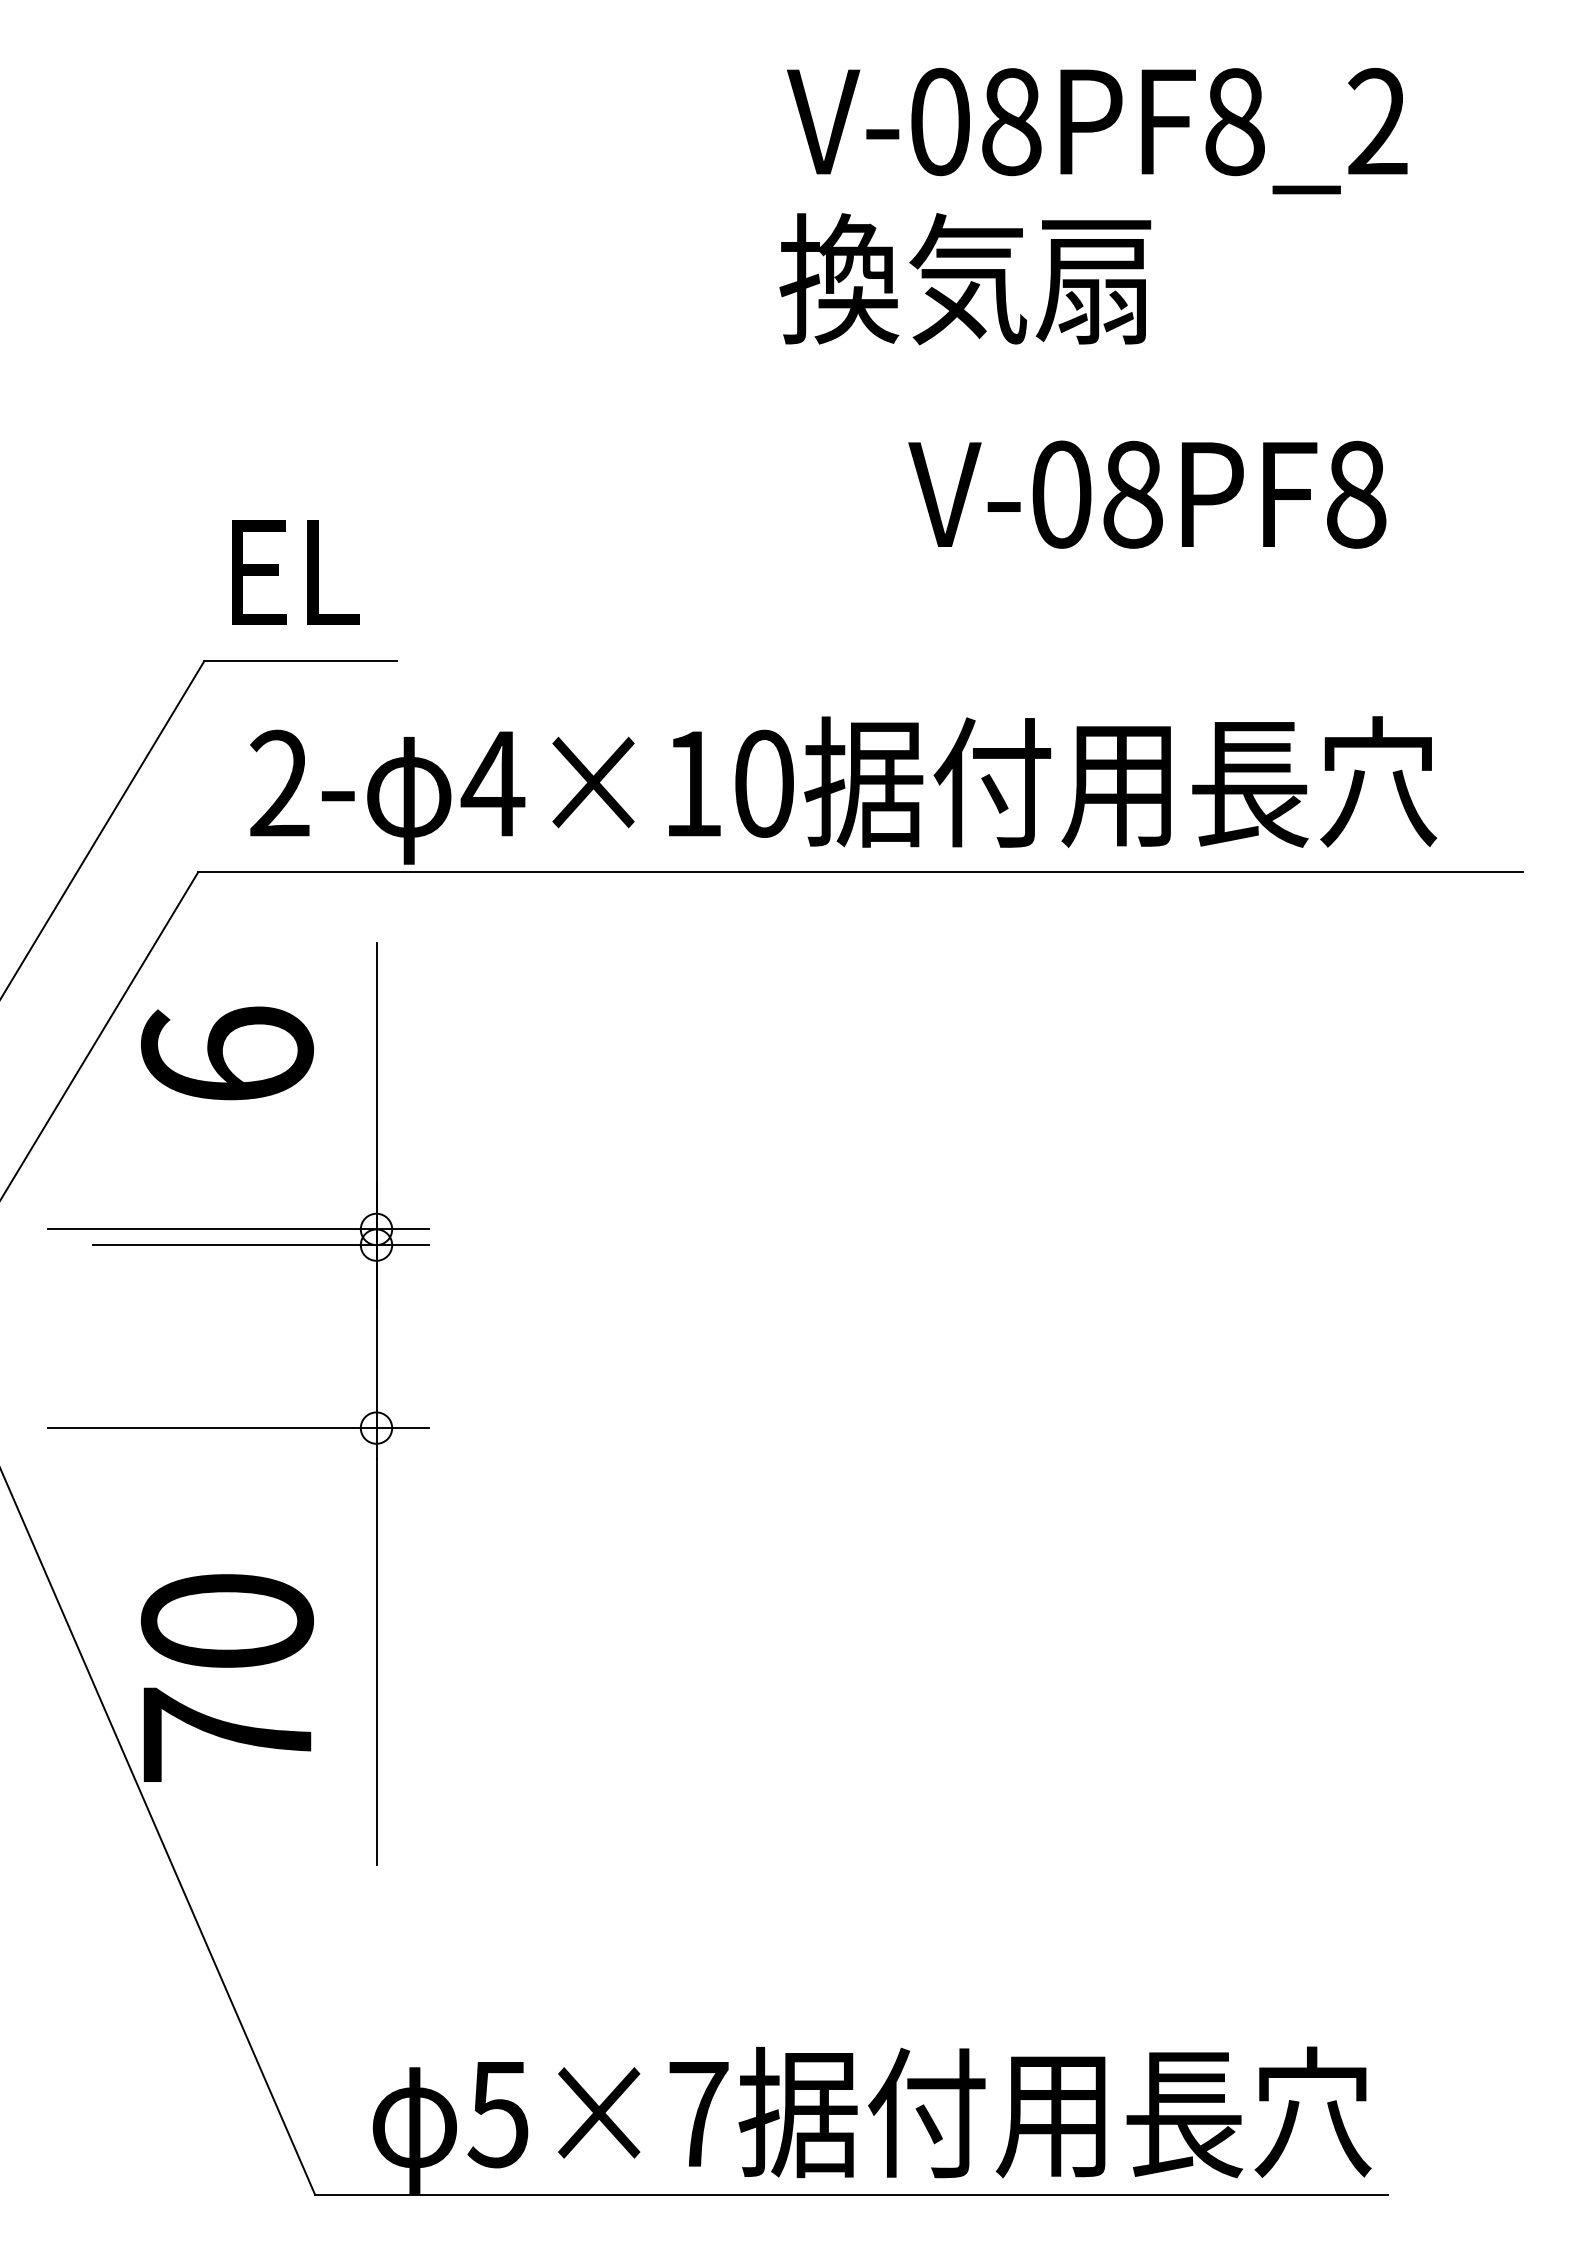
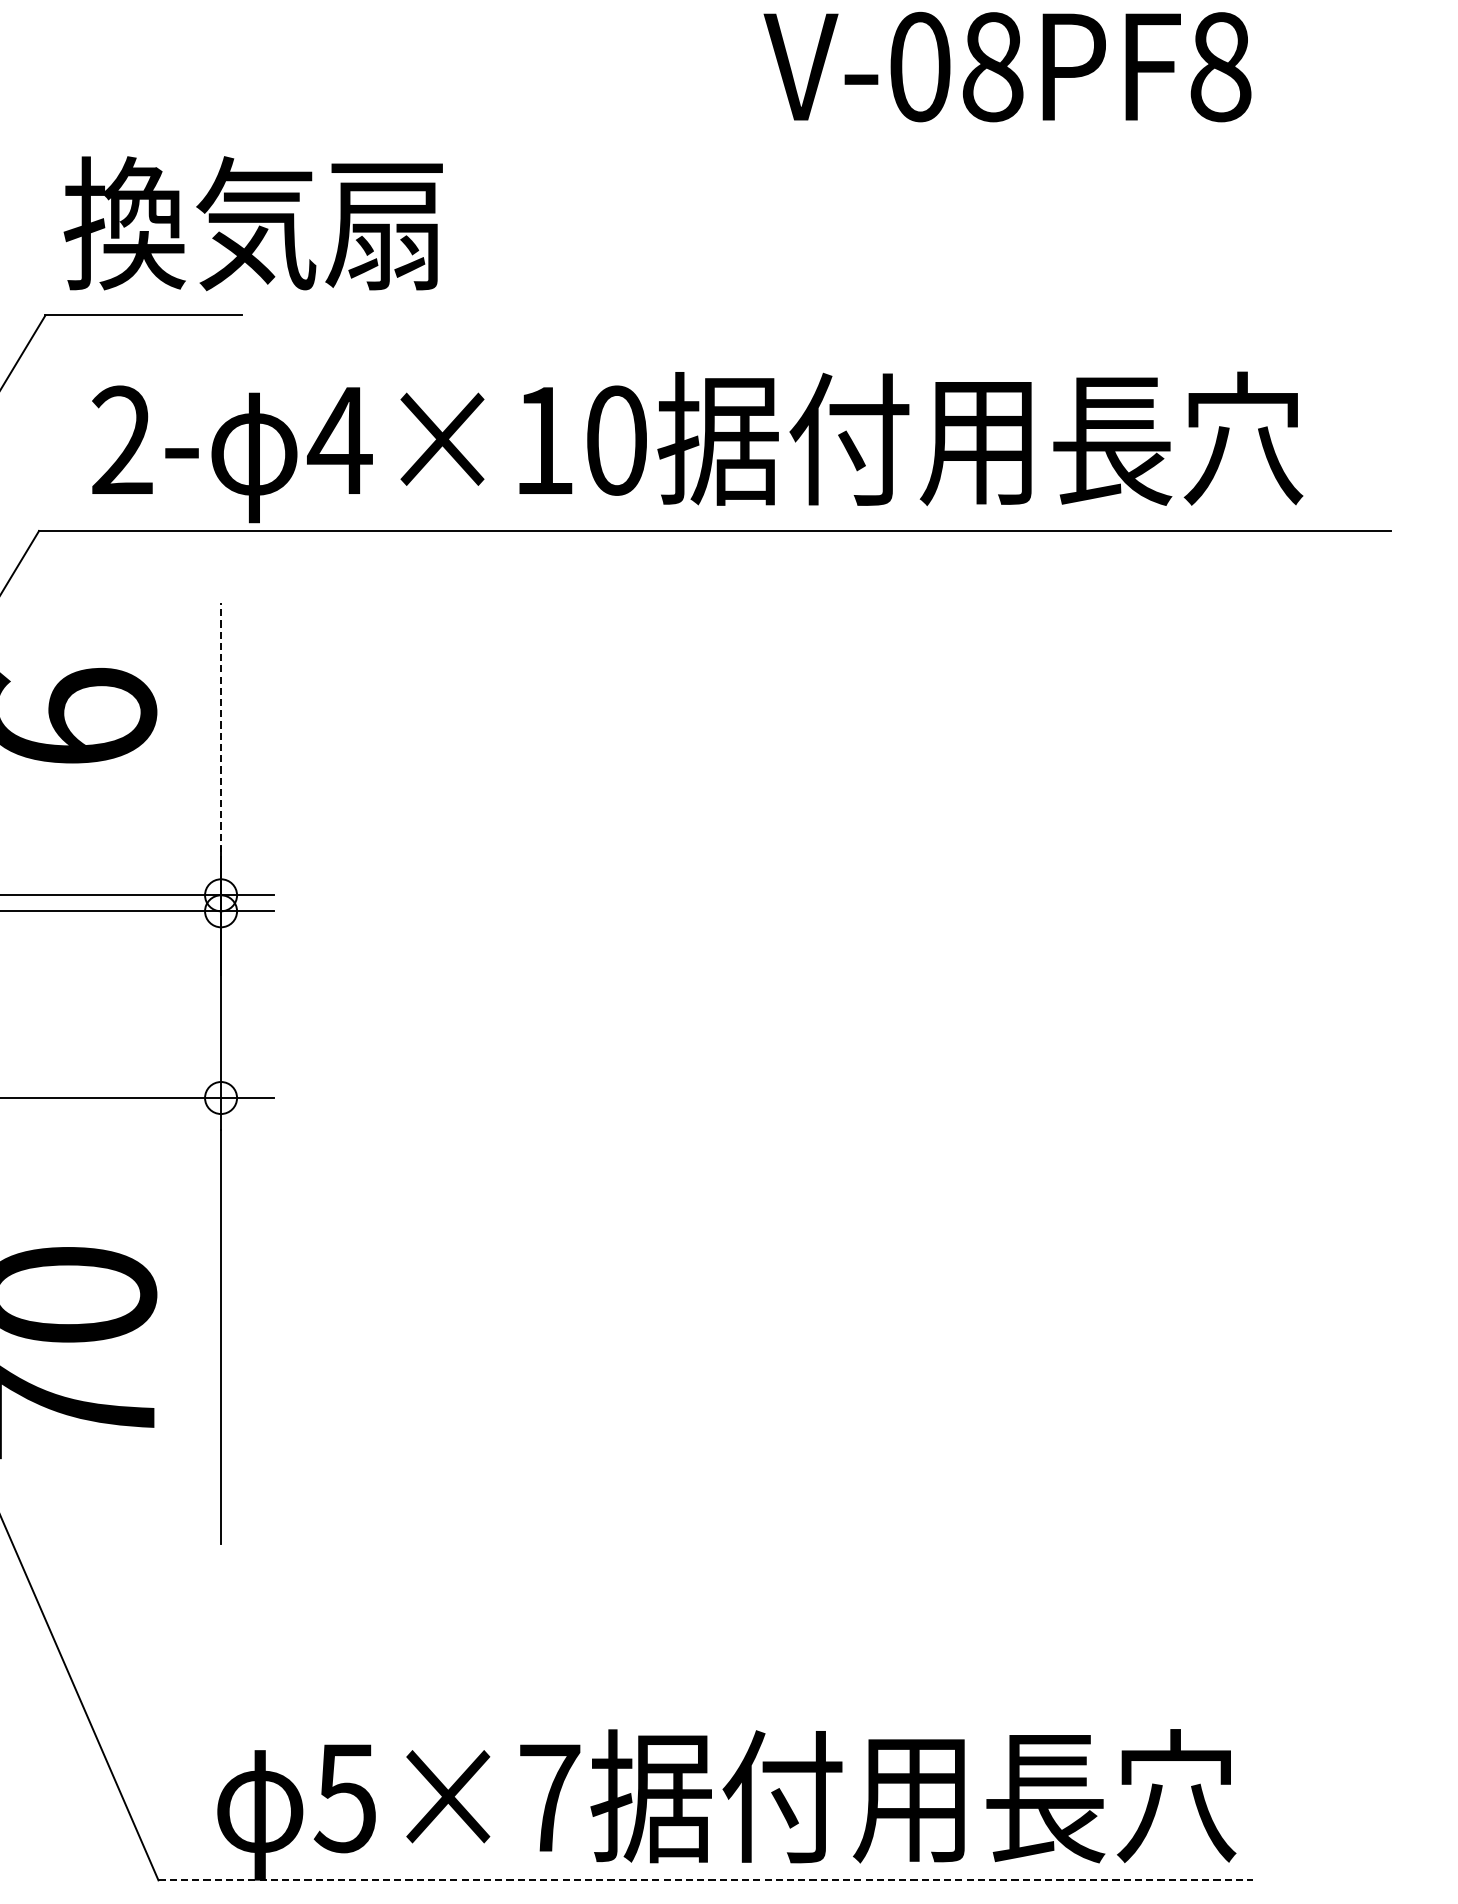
text: (1147, 494) -> (1007, 66), moved
text: (407, 571) -> (252, 224), EL -> 換気扇
line: (376, 1070) -> (221, 733), solid -> dashed
line: (852, 2194) -> (706, 1879), solid -> dashed

